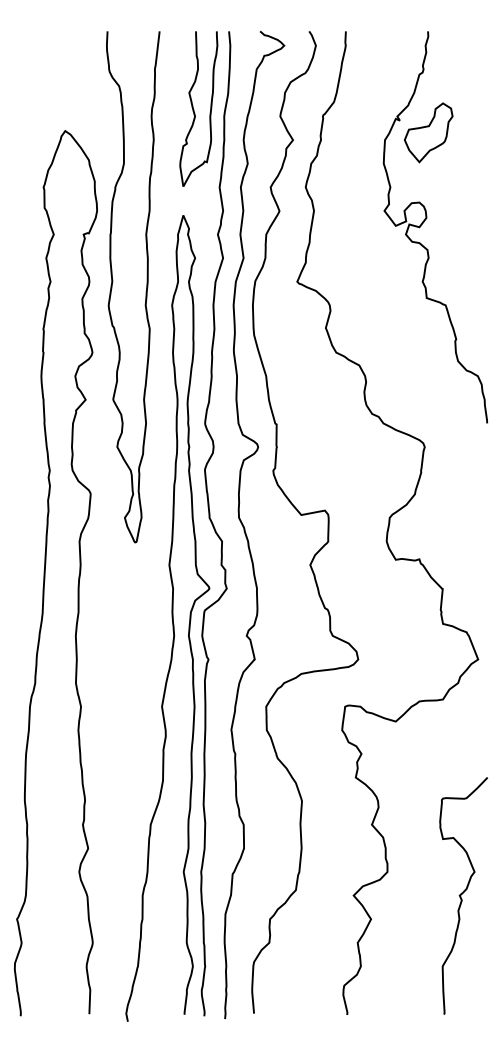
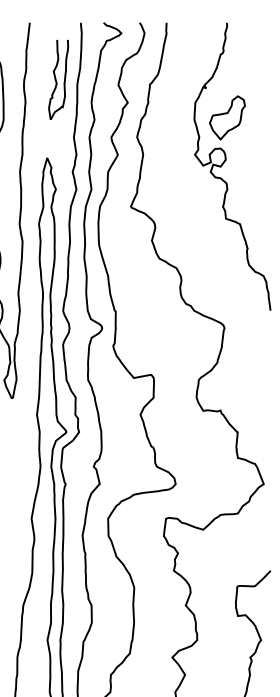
part: (198, 108) -> (58, 79), size x0.7
part: (428, 132) -> (227, 117), moved

